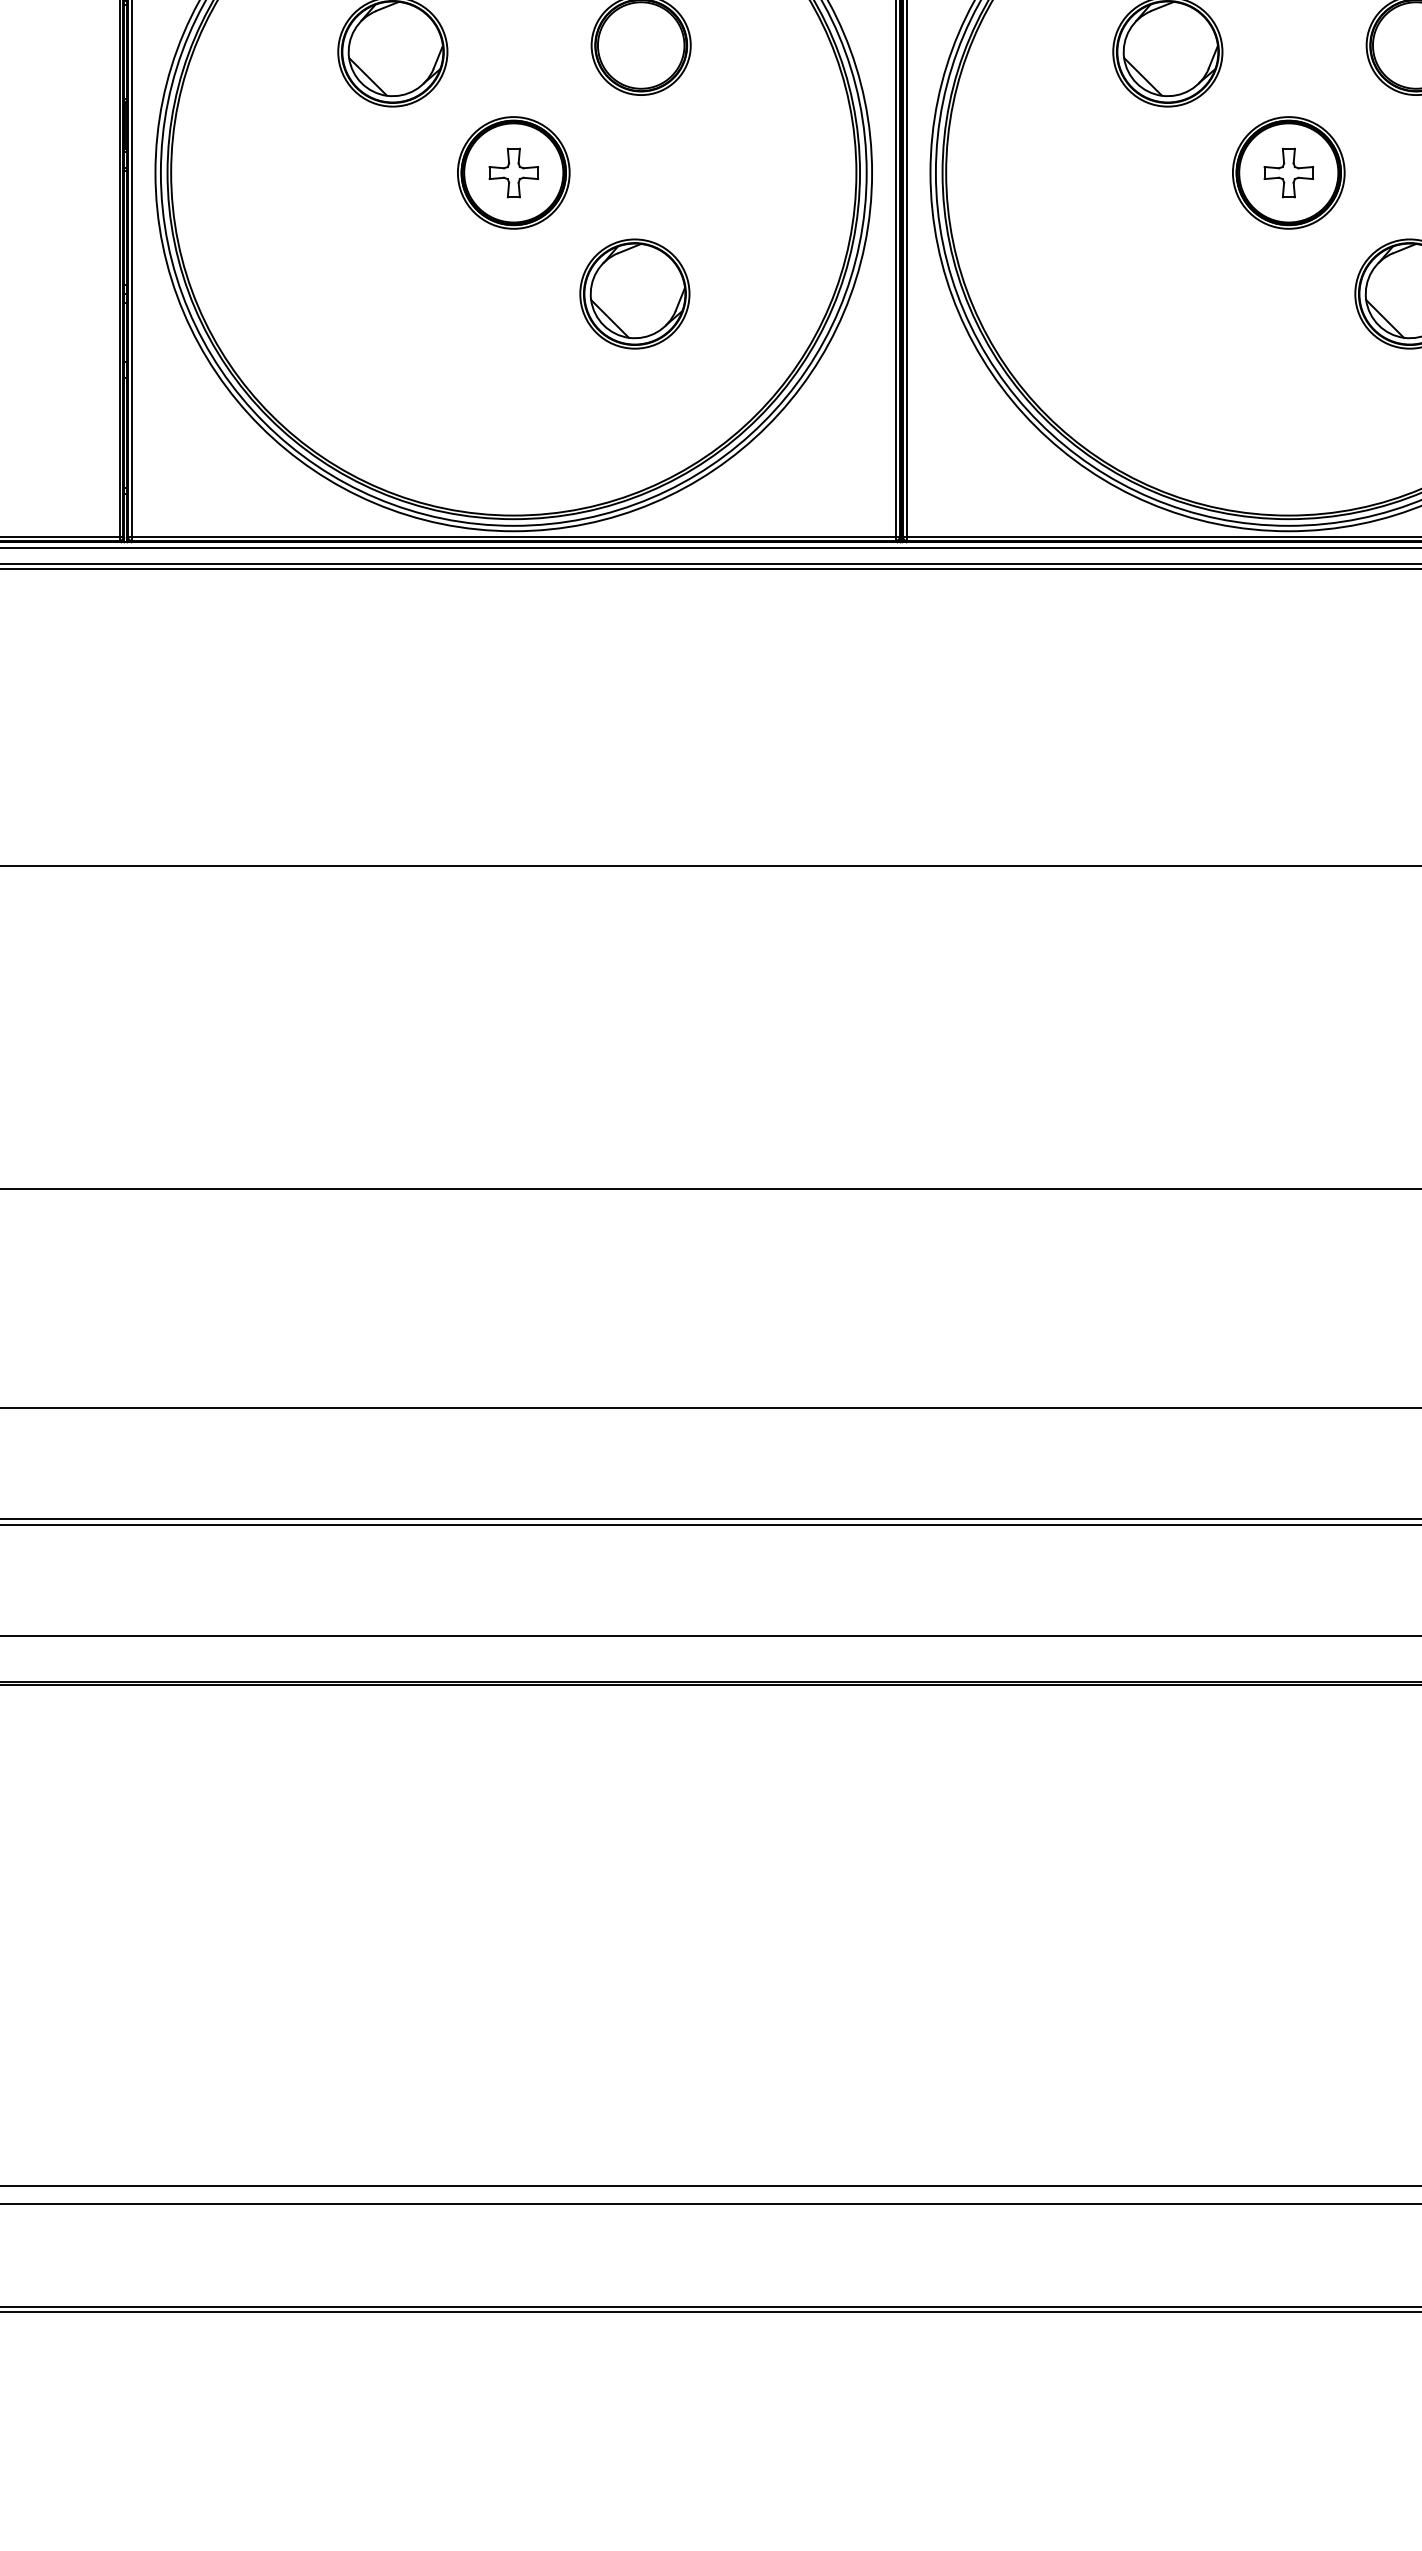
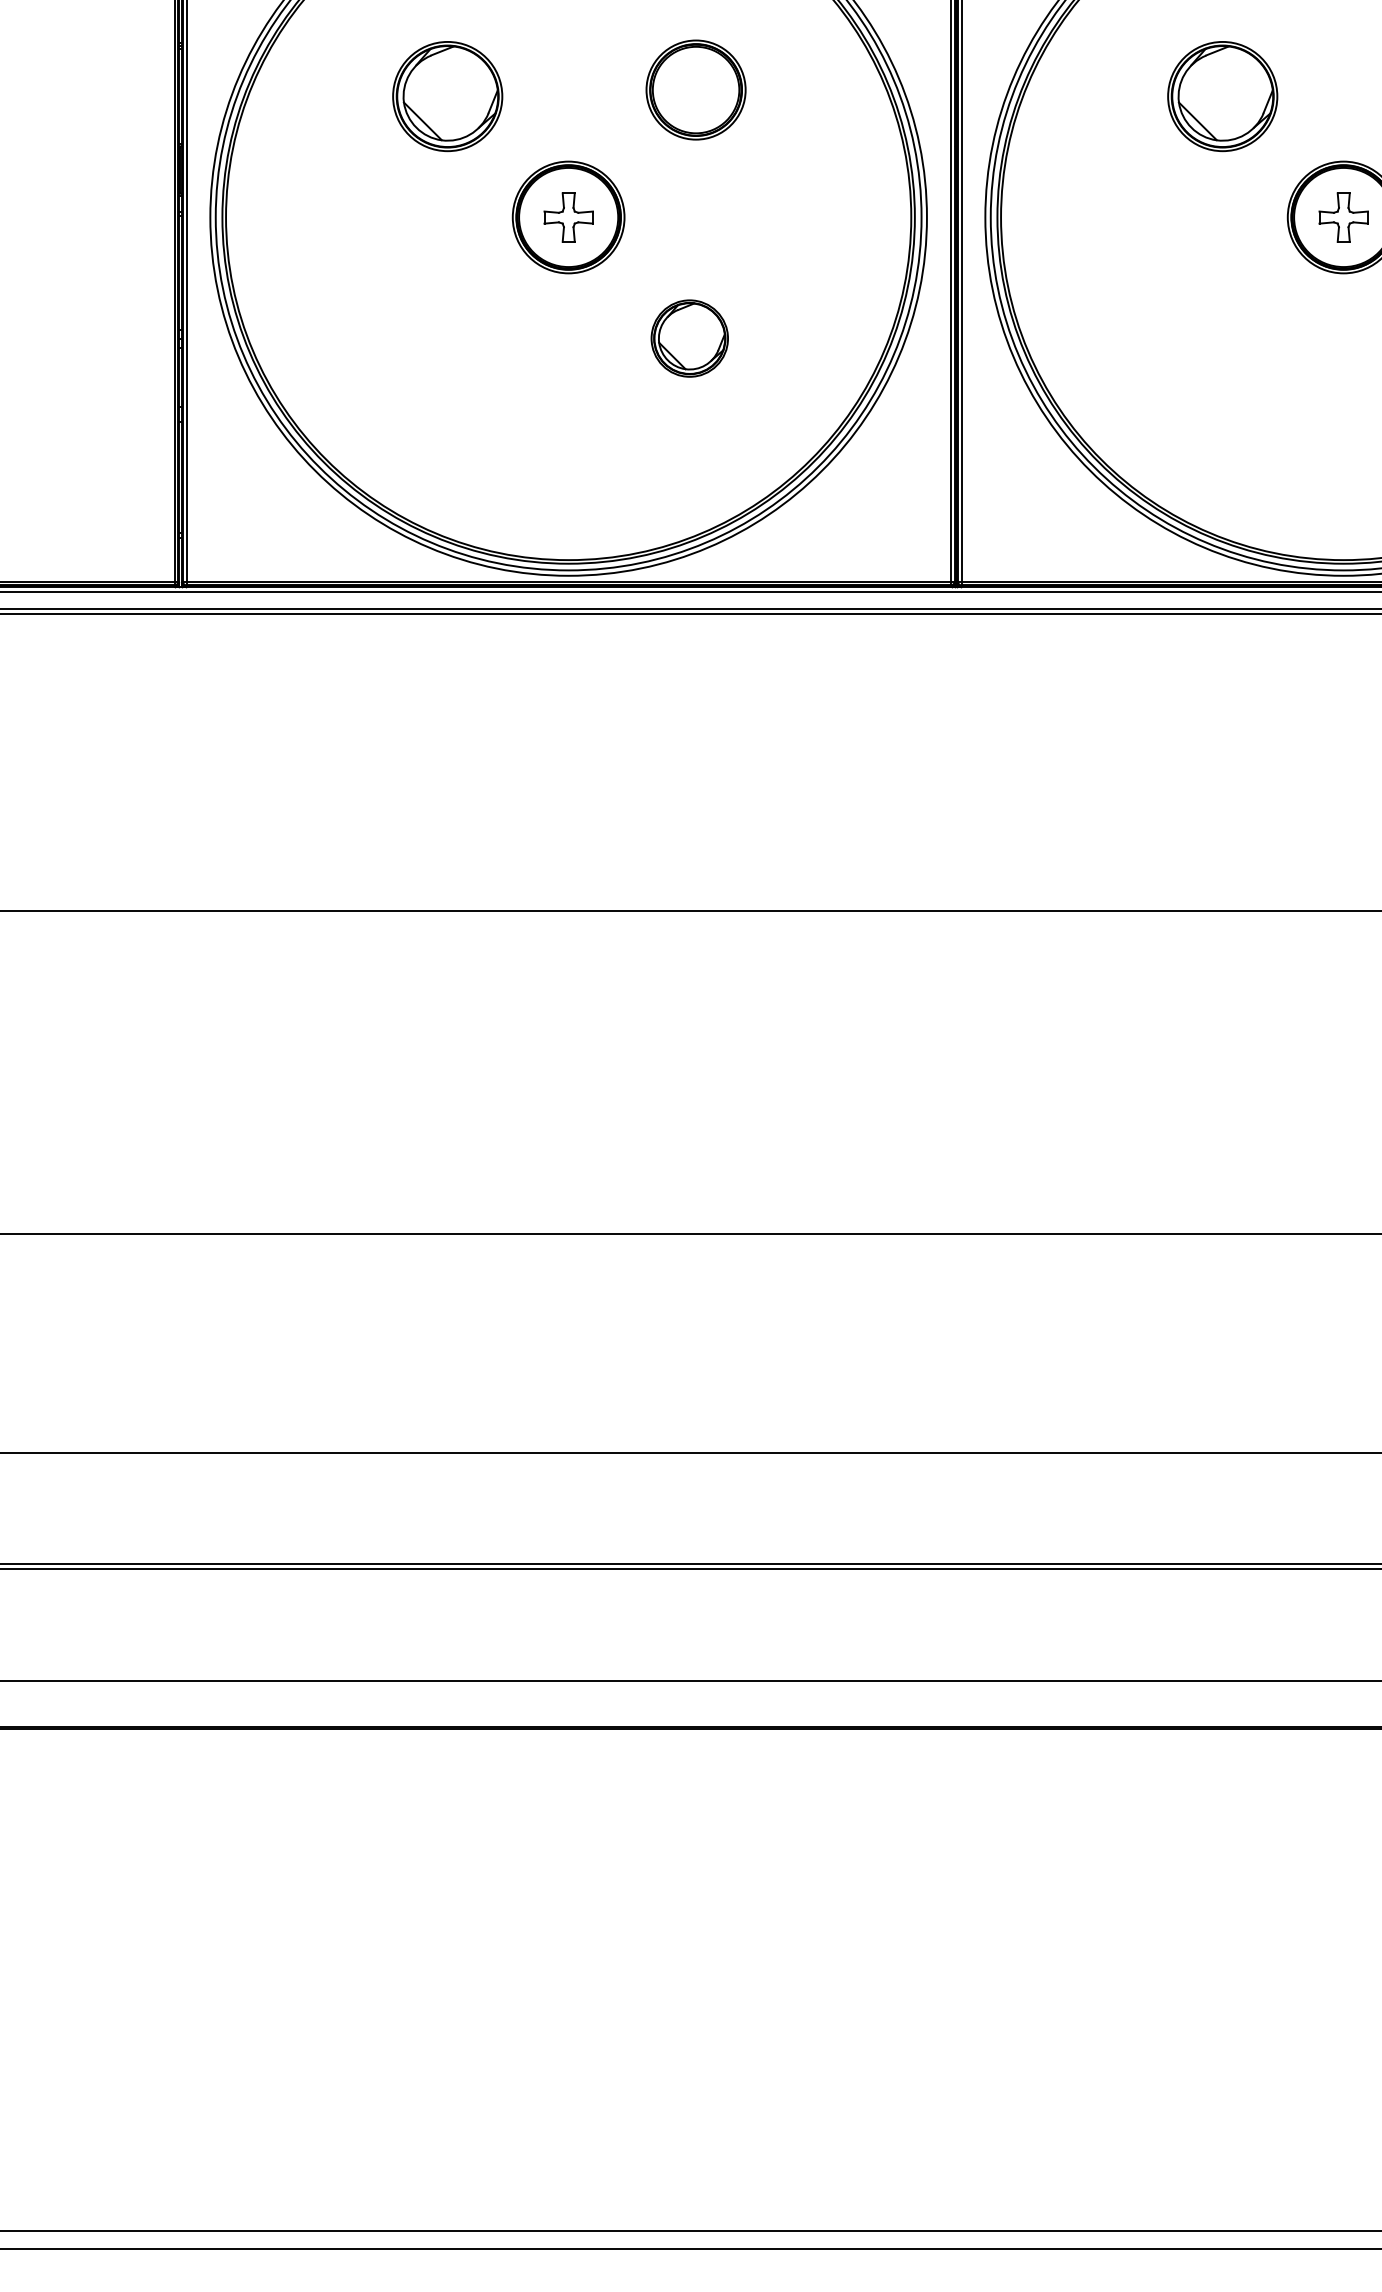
part: (634, 293) -> (689, 338), size x0.7

